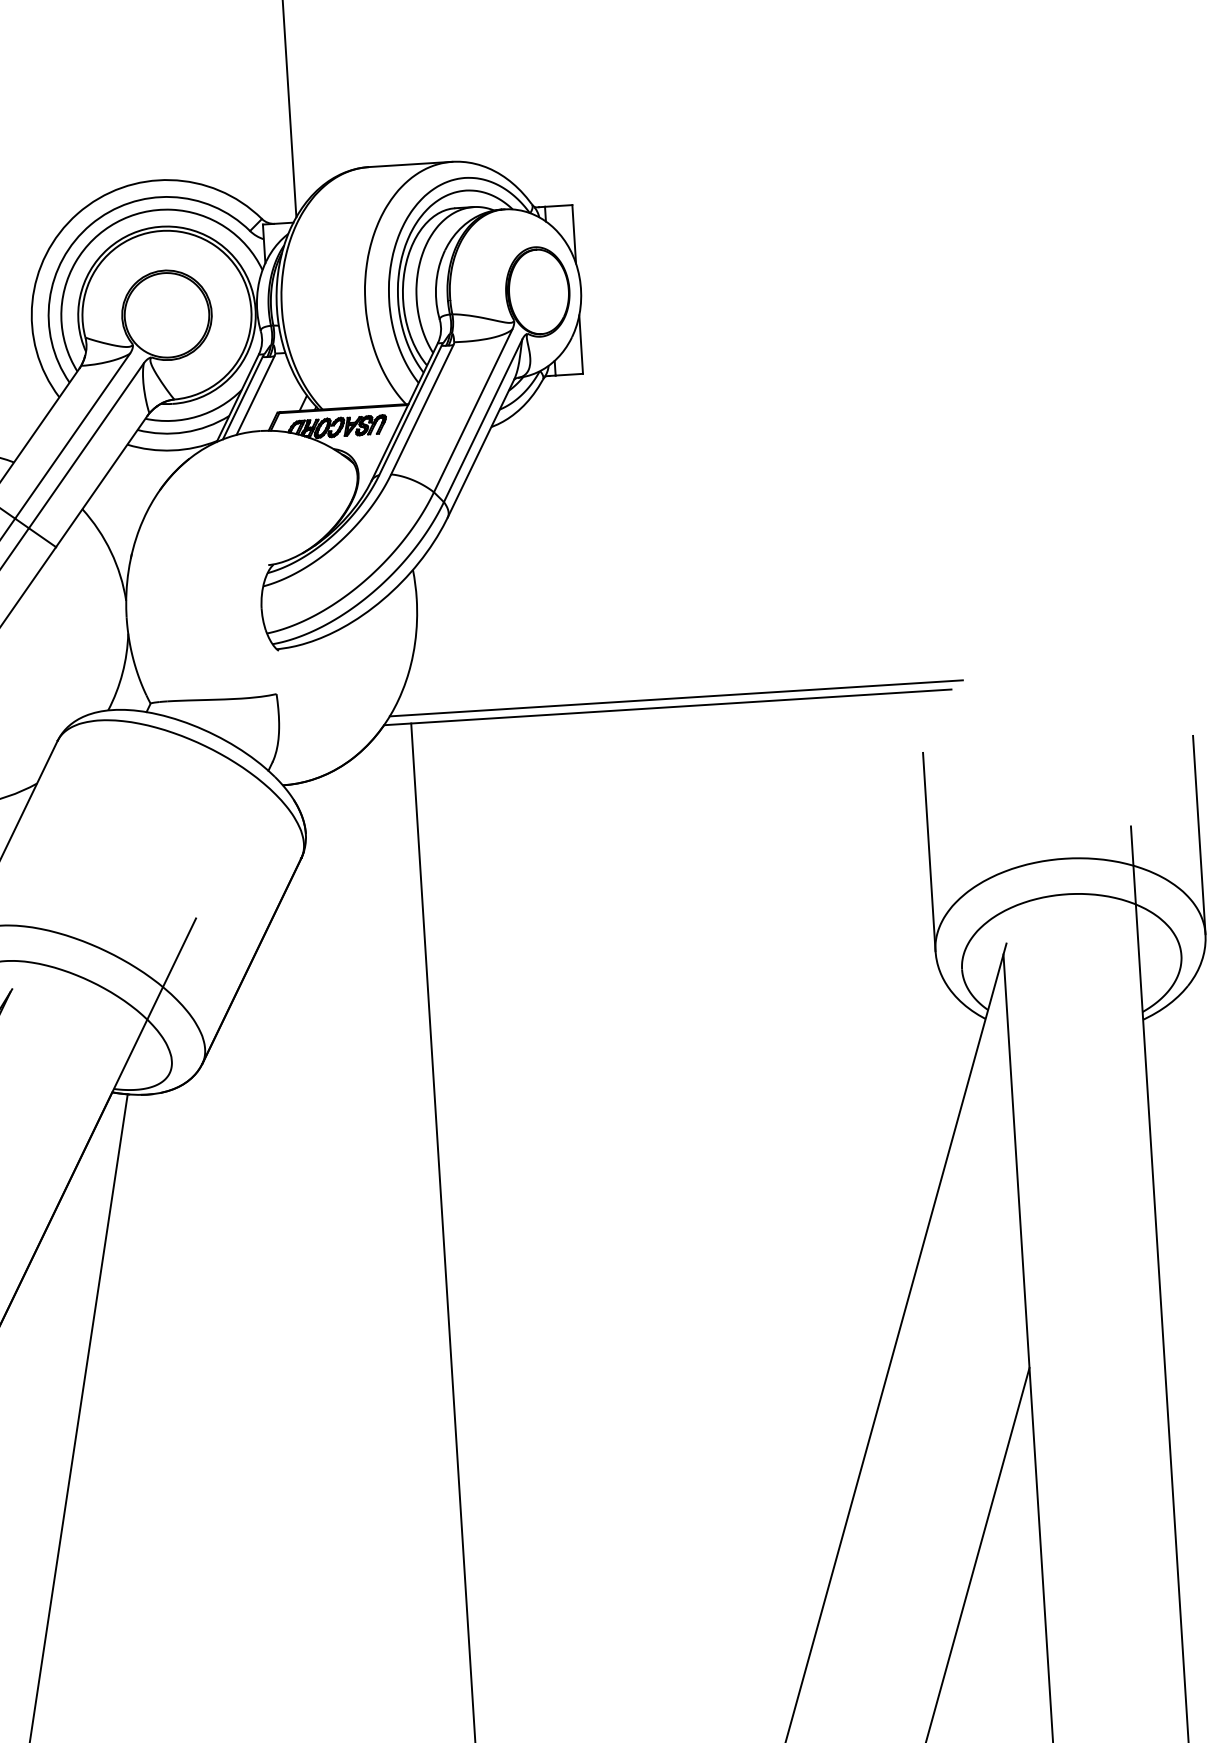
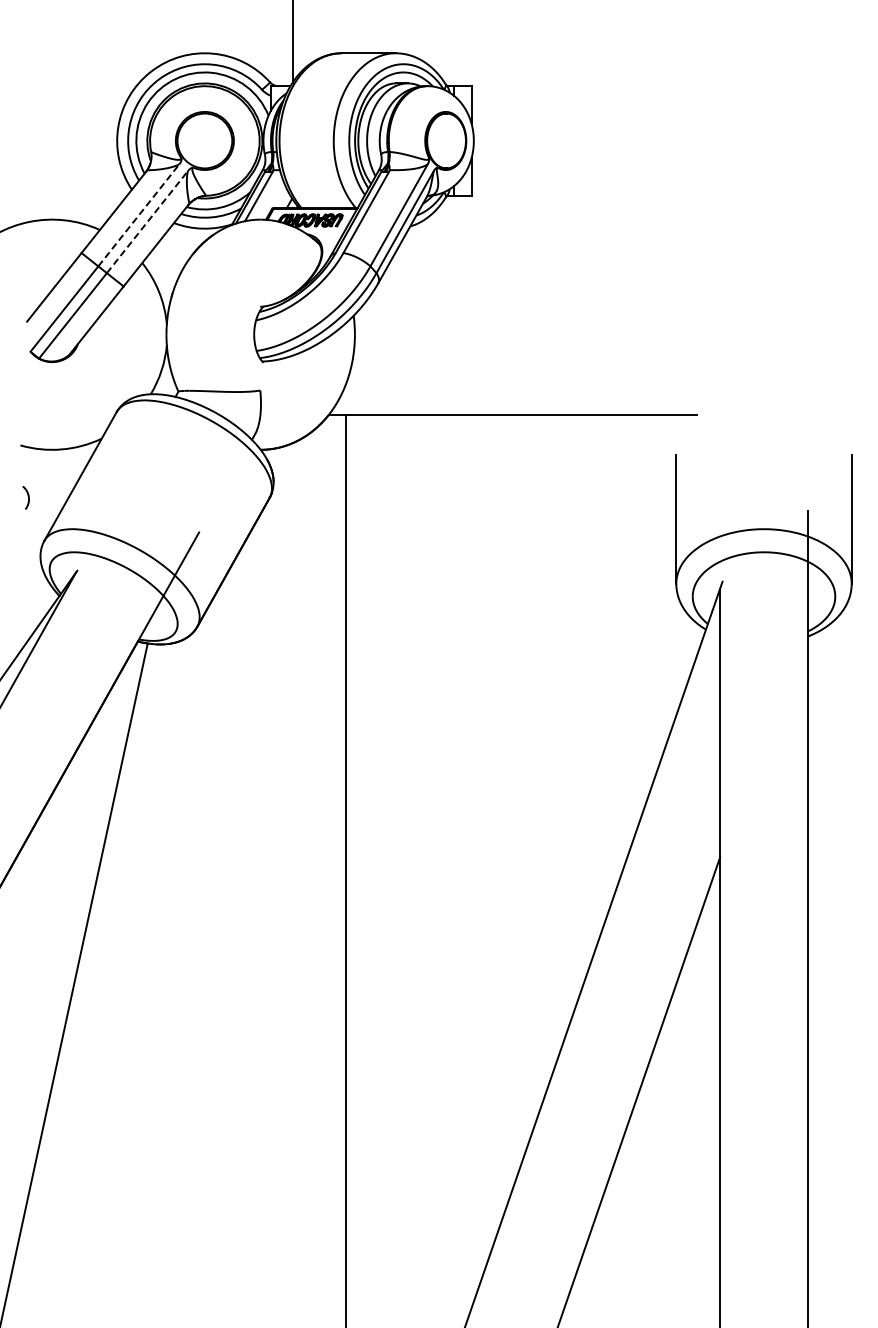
line: (73, 434) -> (139, 214), solid -> dashed
line: (86, 444) -> (147, 221), solid -> dashed
line: (675, 698) -> (518, 409), removed

